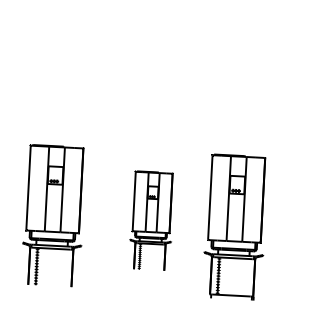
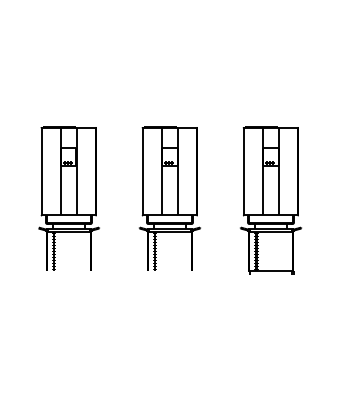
part: (151, 220) -> (169, 198), size x1.43
part: (234, 227) -> (270, 200), moved

